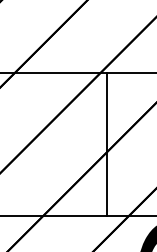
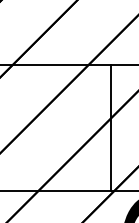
line: (107, 144) -> (111, 127), moved

